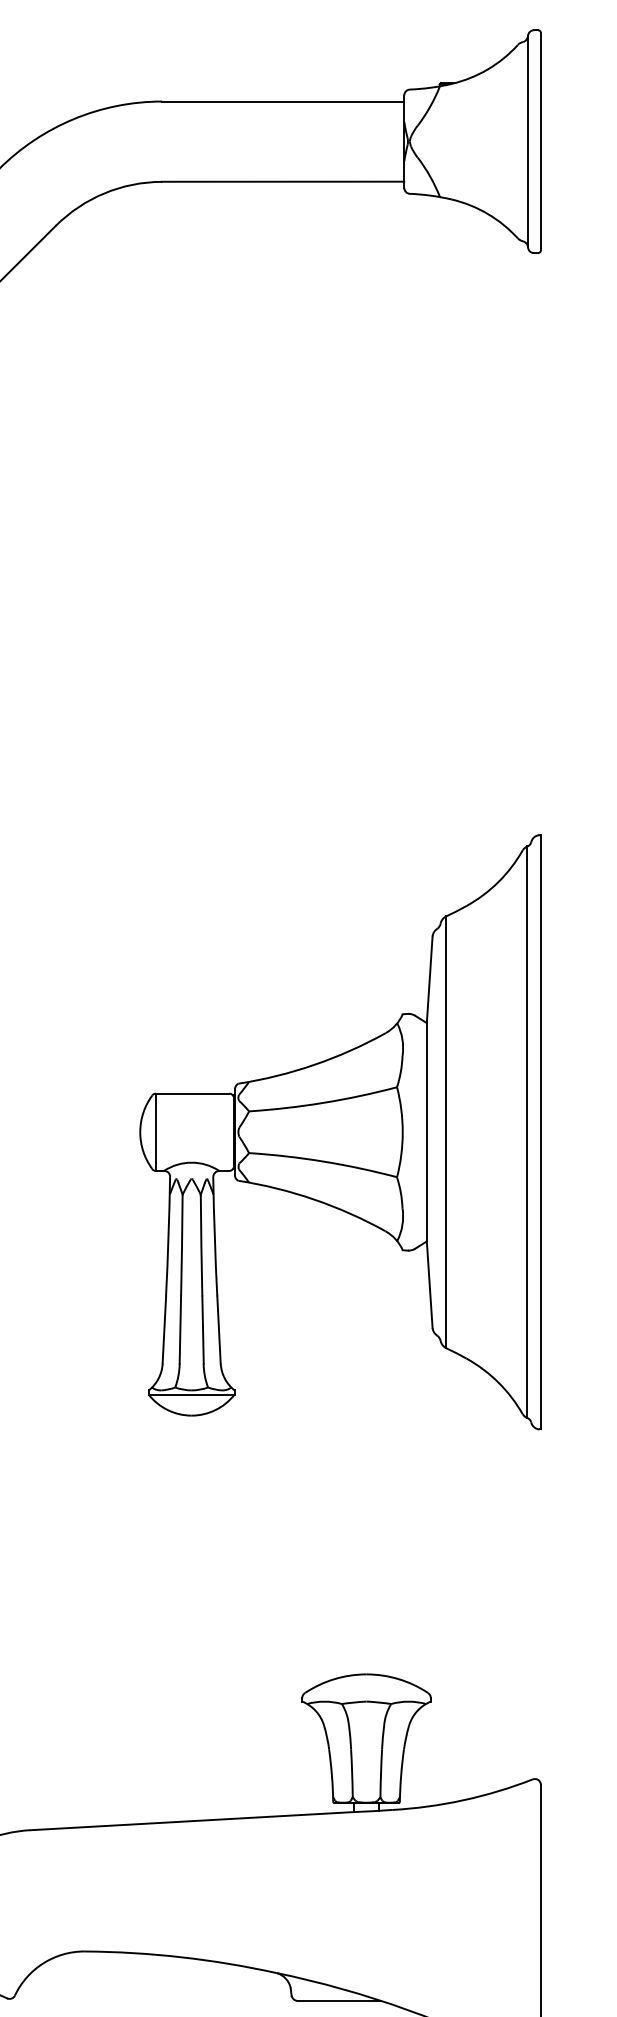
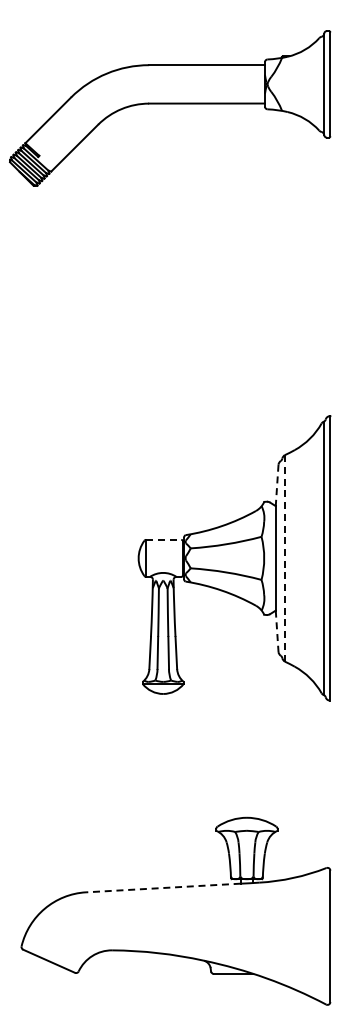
line: (430, 979) -> (277, 485), solid -> dashed
line: (192, 1092) -> (163, 539), solid -> dashed
line: (447, 1132) -> (285, 558), solid -> dashed
line: (430, 1285) -> (277, 631), solid -> dashed
line: (190, 1822) -> (162, 888), solid -> dashed

